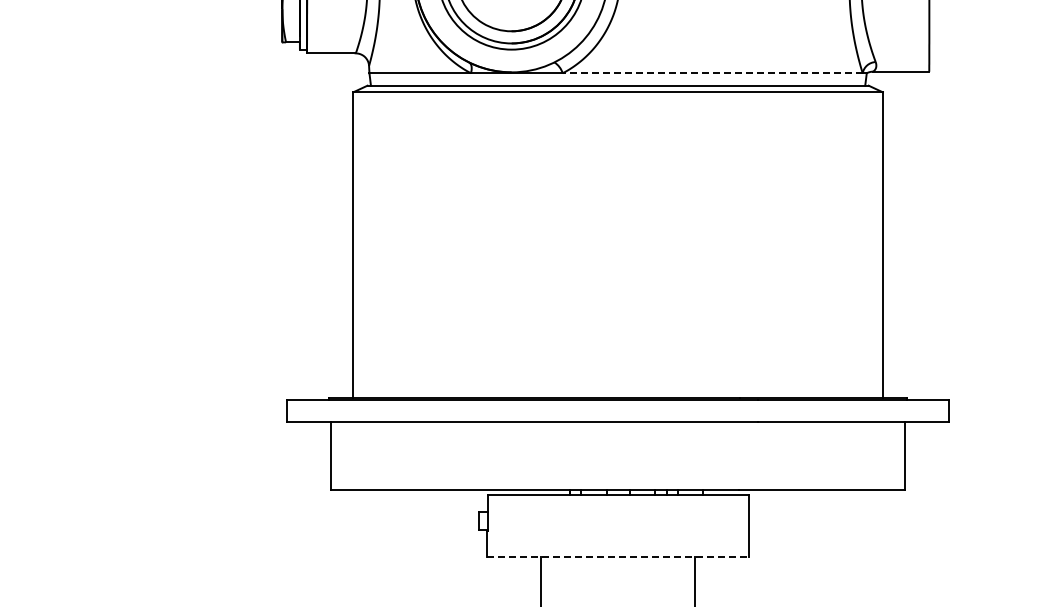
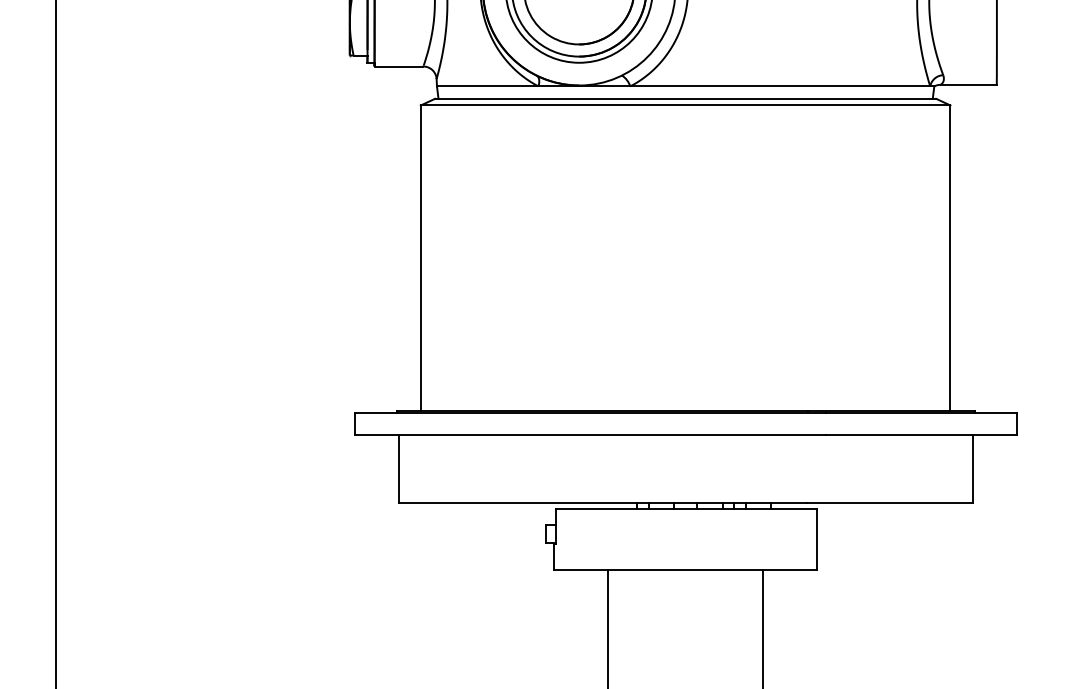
line: (712, 73) -> (780, 86), dashed -> solid
line: (618, 557) -> (686, 570), dashed -> solid

